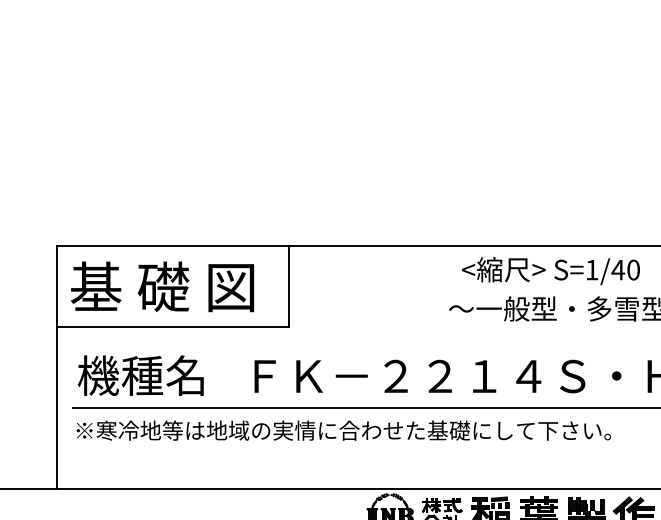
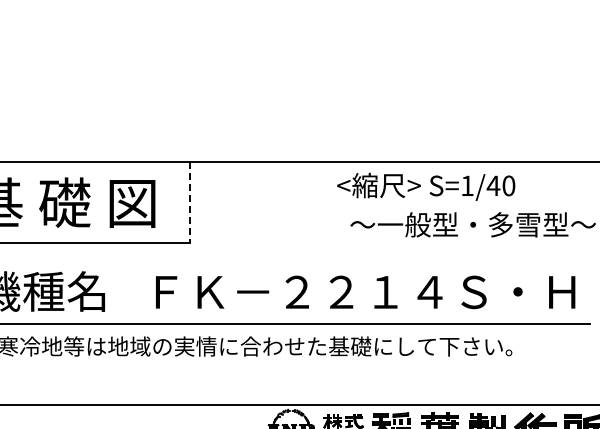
text: (550, 271) -> (425, 187), moved
line: (288, 287) -> (189, 203), solid -> dashed

